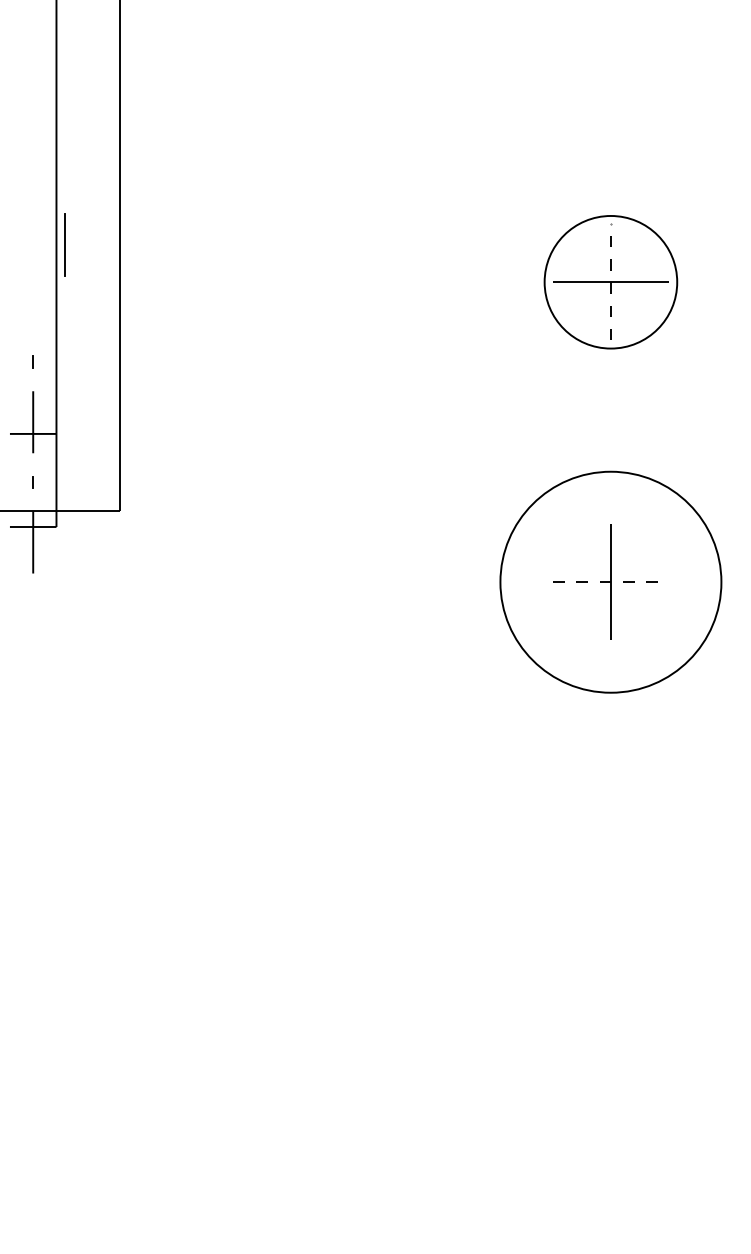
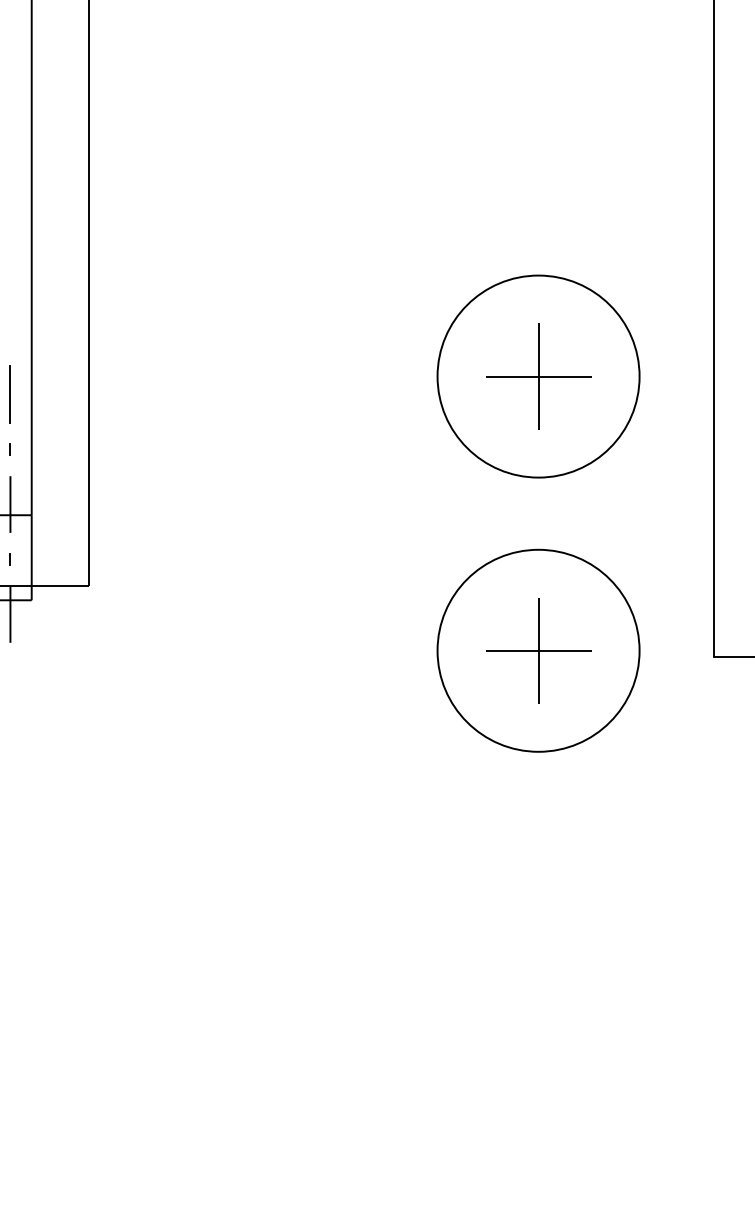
line: (63, 244) -> (9, 394), moved
circle: (610, 282) -> (538, 376), size x1.67
line: (610, 282) -> (538, 376), dashed -> solid
line: (610, 581) -> (538, 650), dashed -> solid

